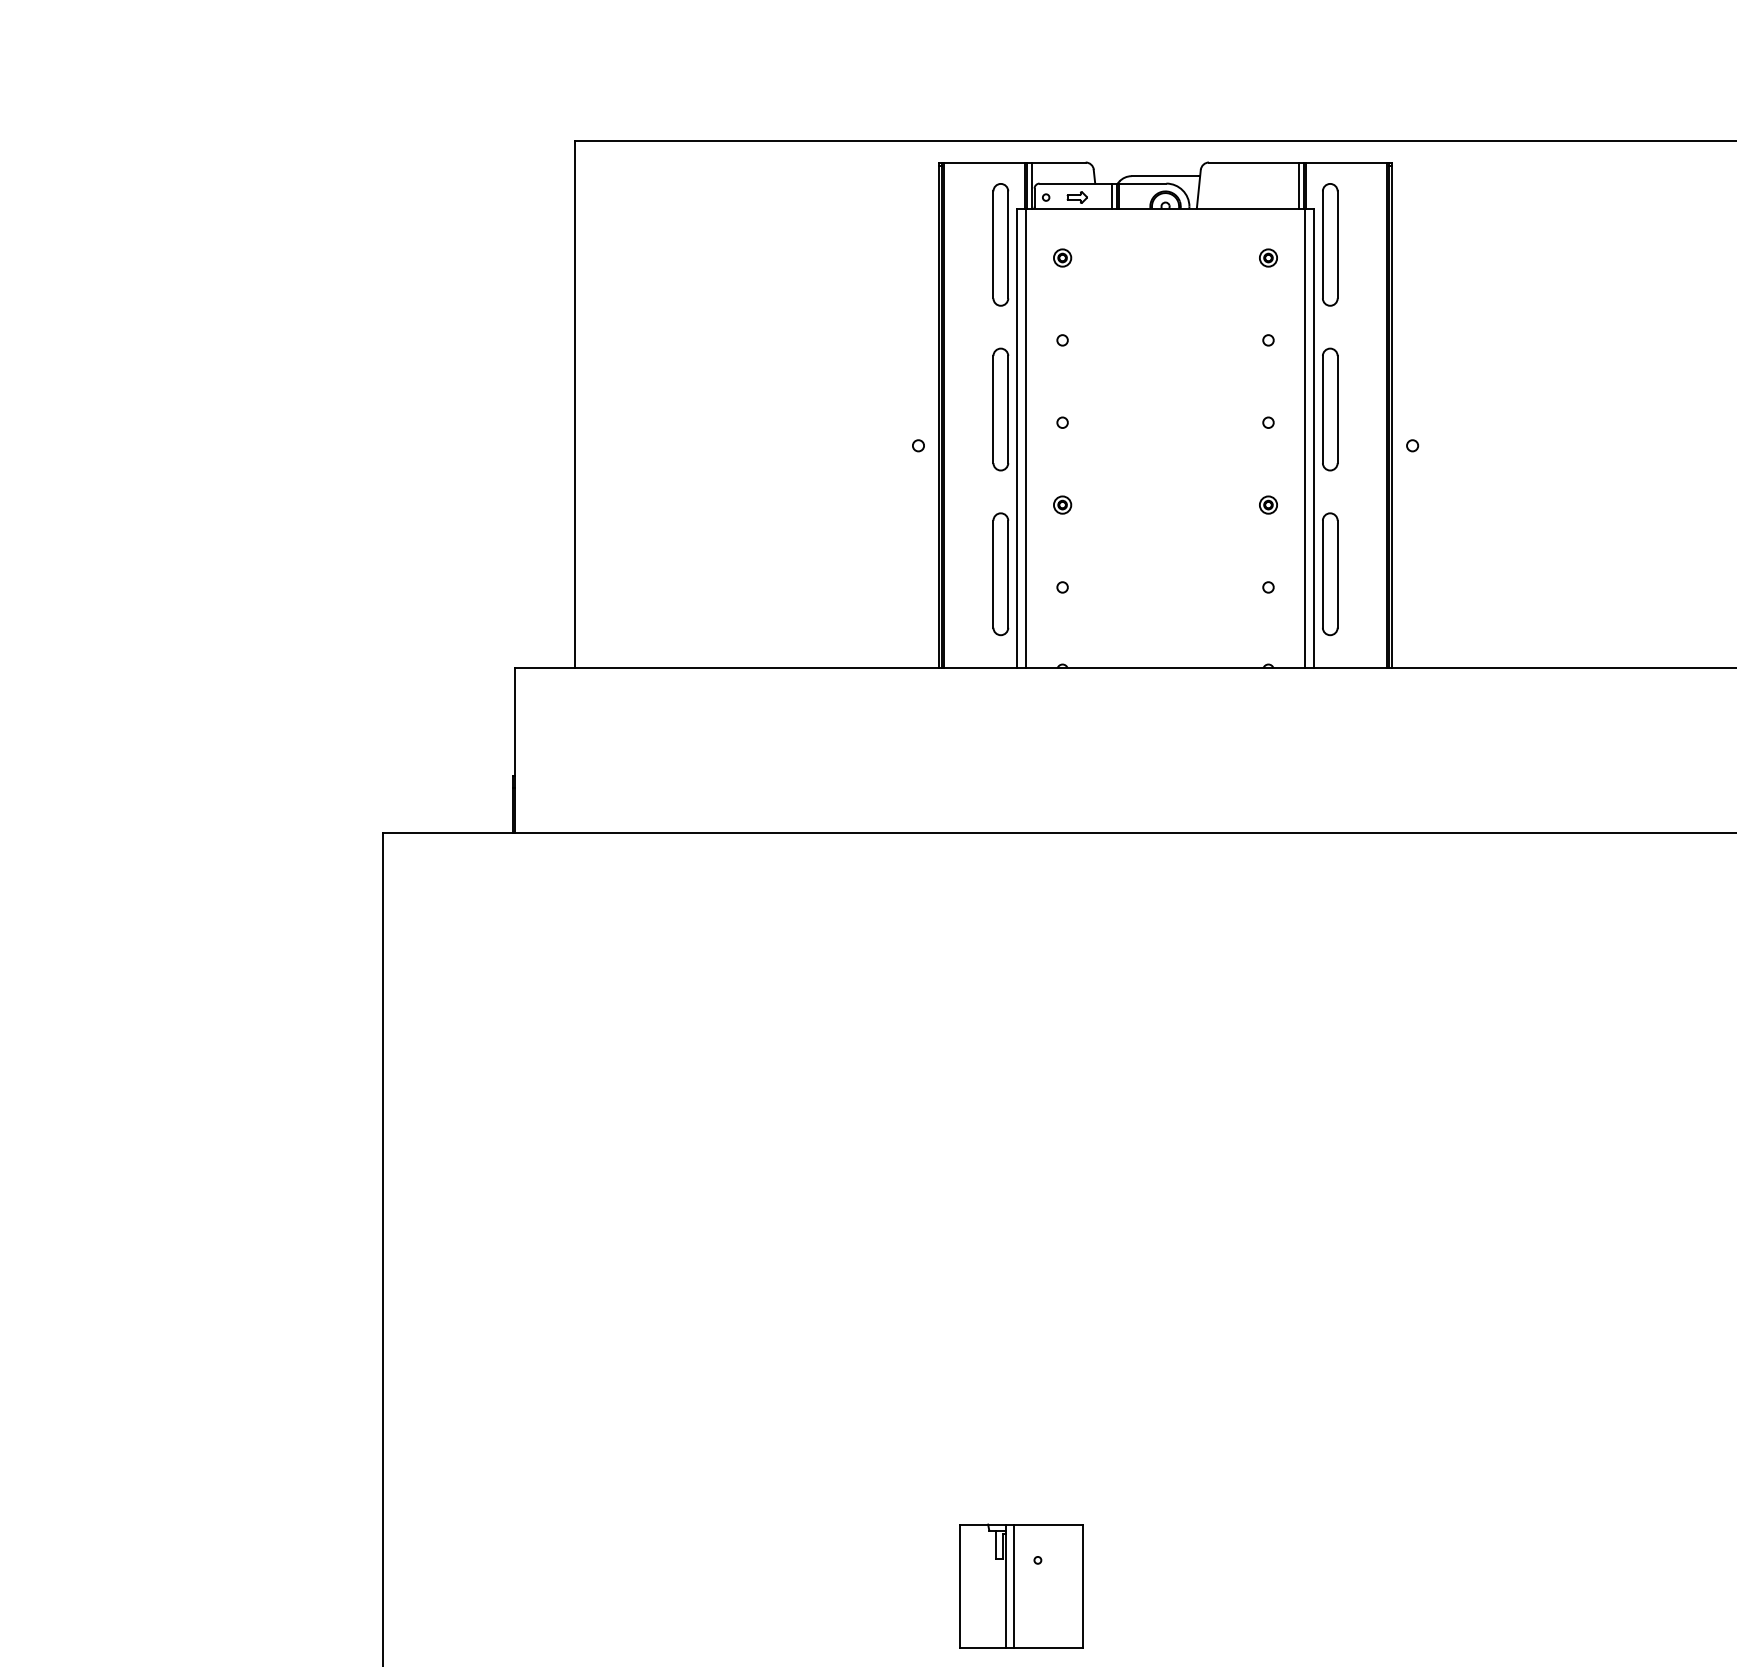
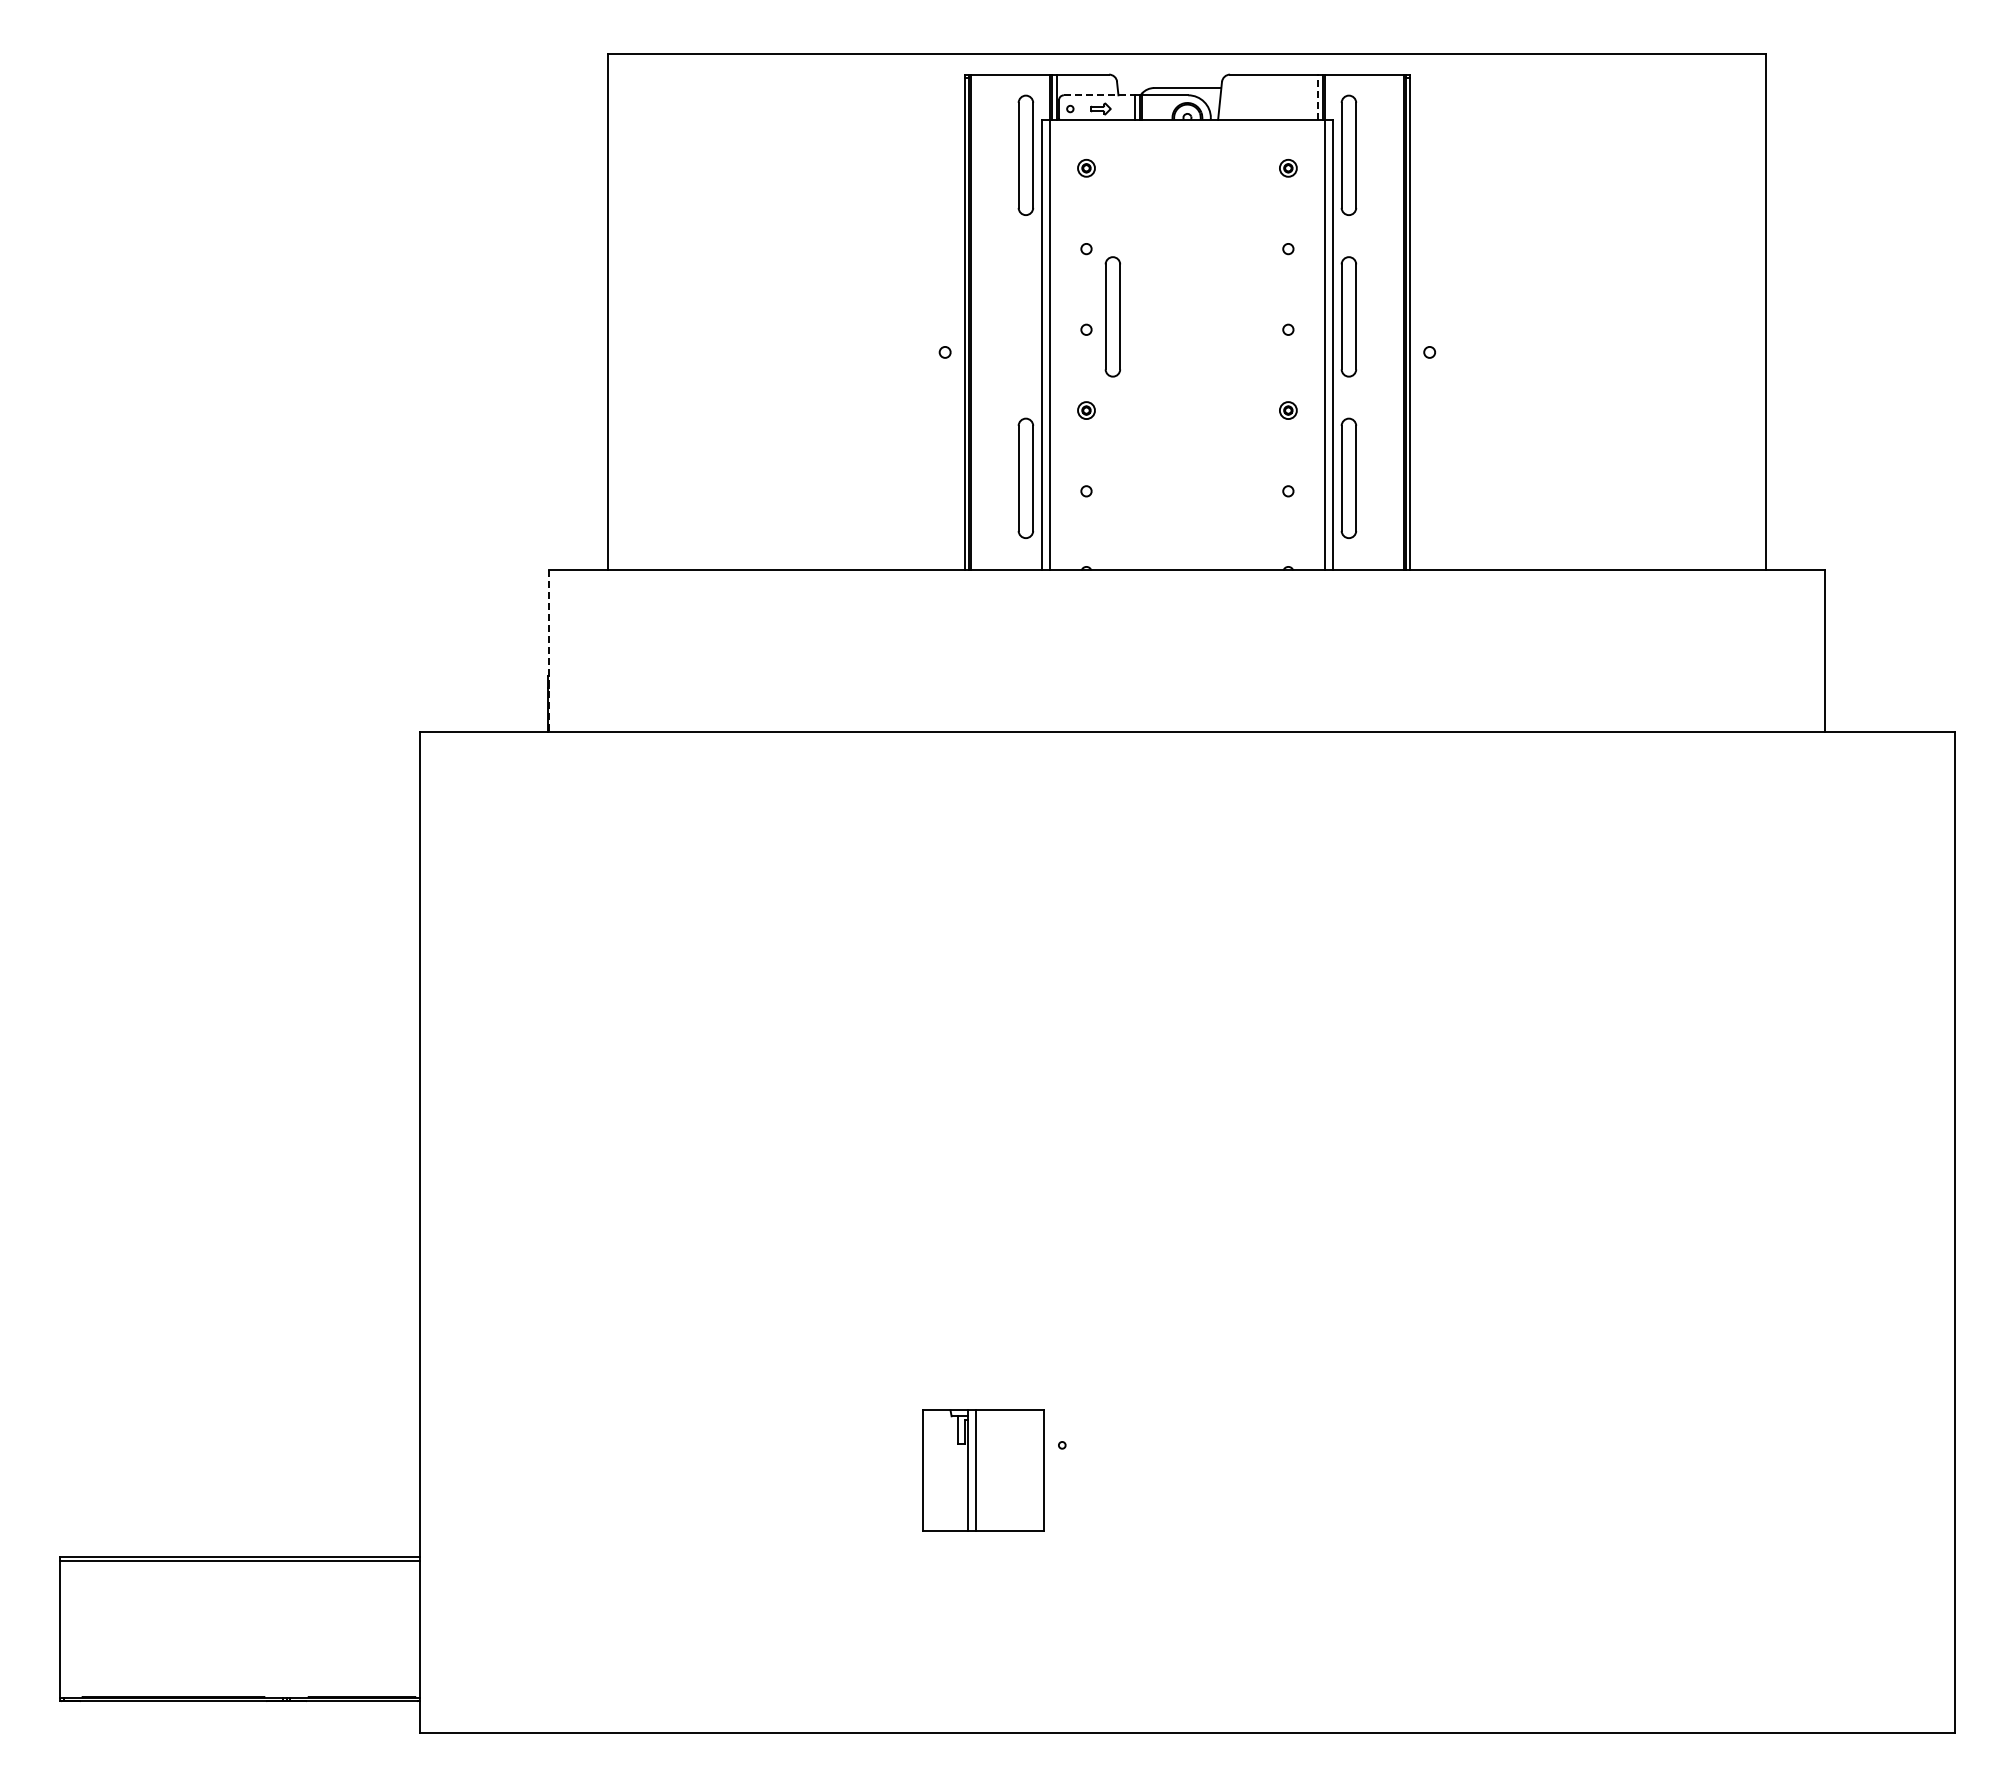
line: (1075, 183) -> (1099, 95), solid -> dashed
line: (1299, 185) -> (1318, 97), solid -> dashed
part: (1000, 409) -> (1112, 316), moved
line: (514, 750) -> (549, 651), solid -> dashed
part: (1021, 1586) -> (983, 1470), moved

